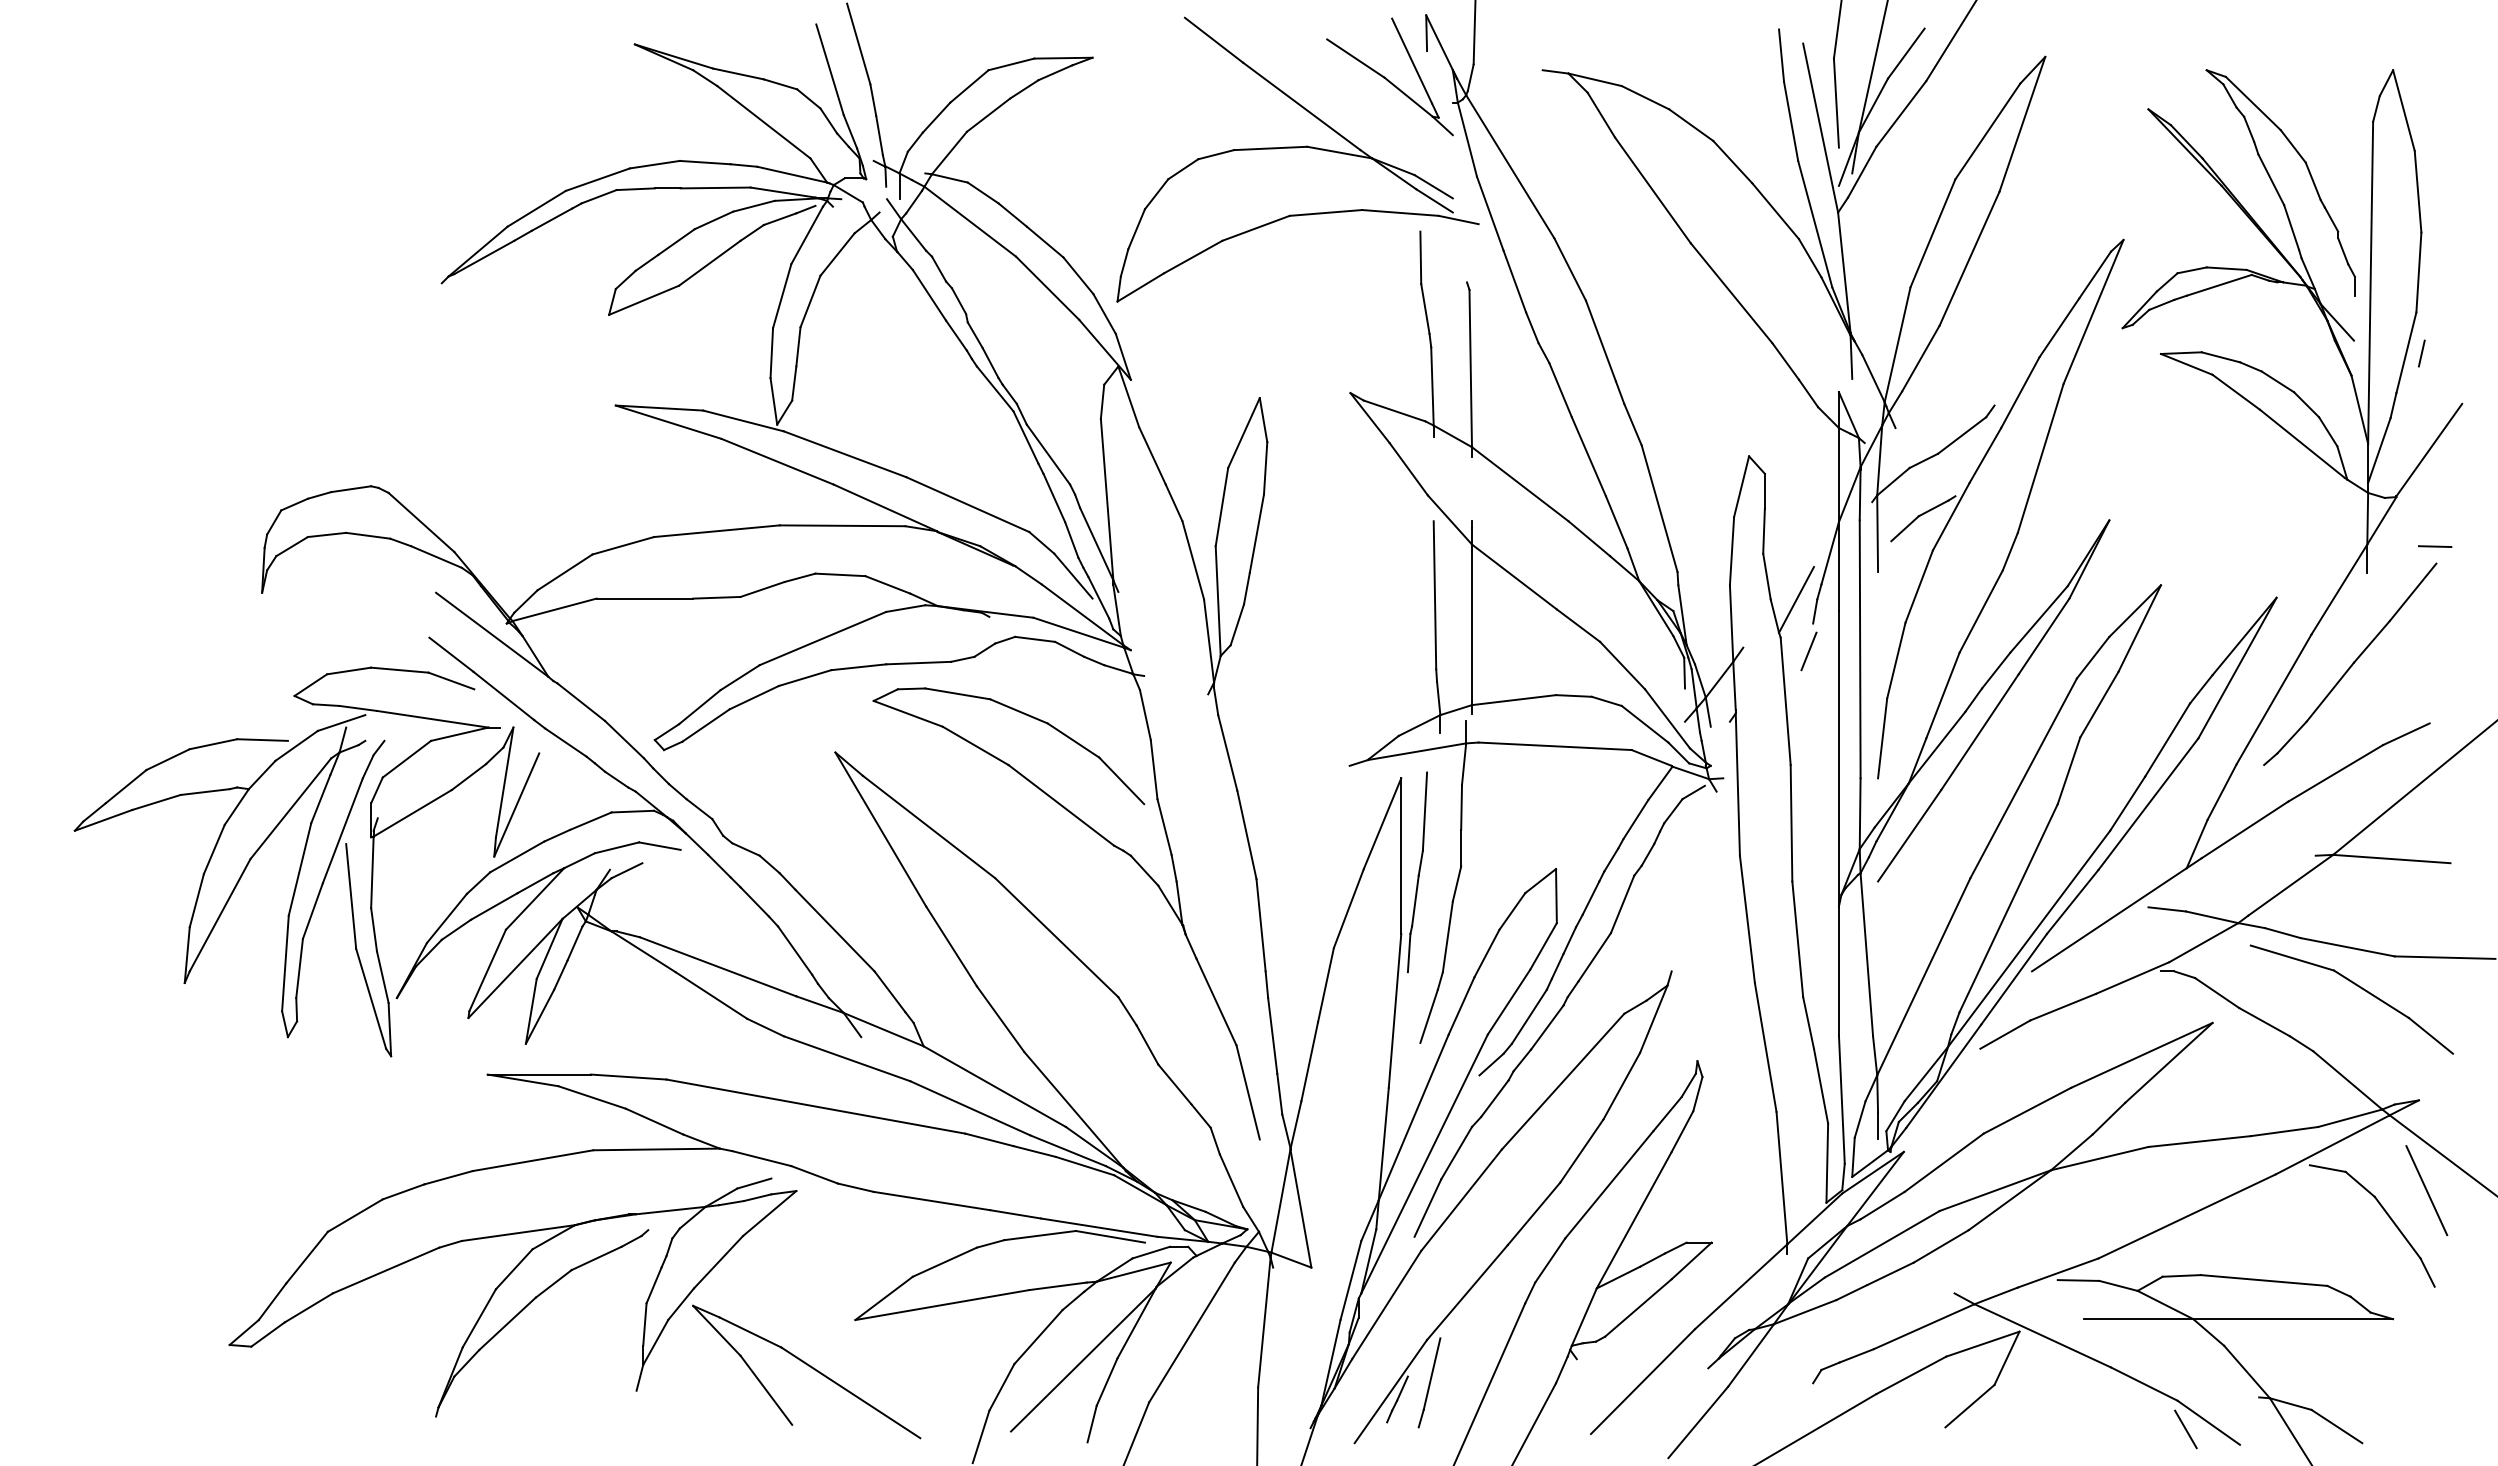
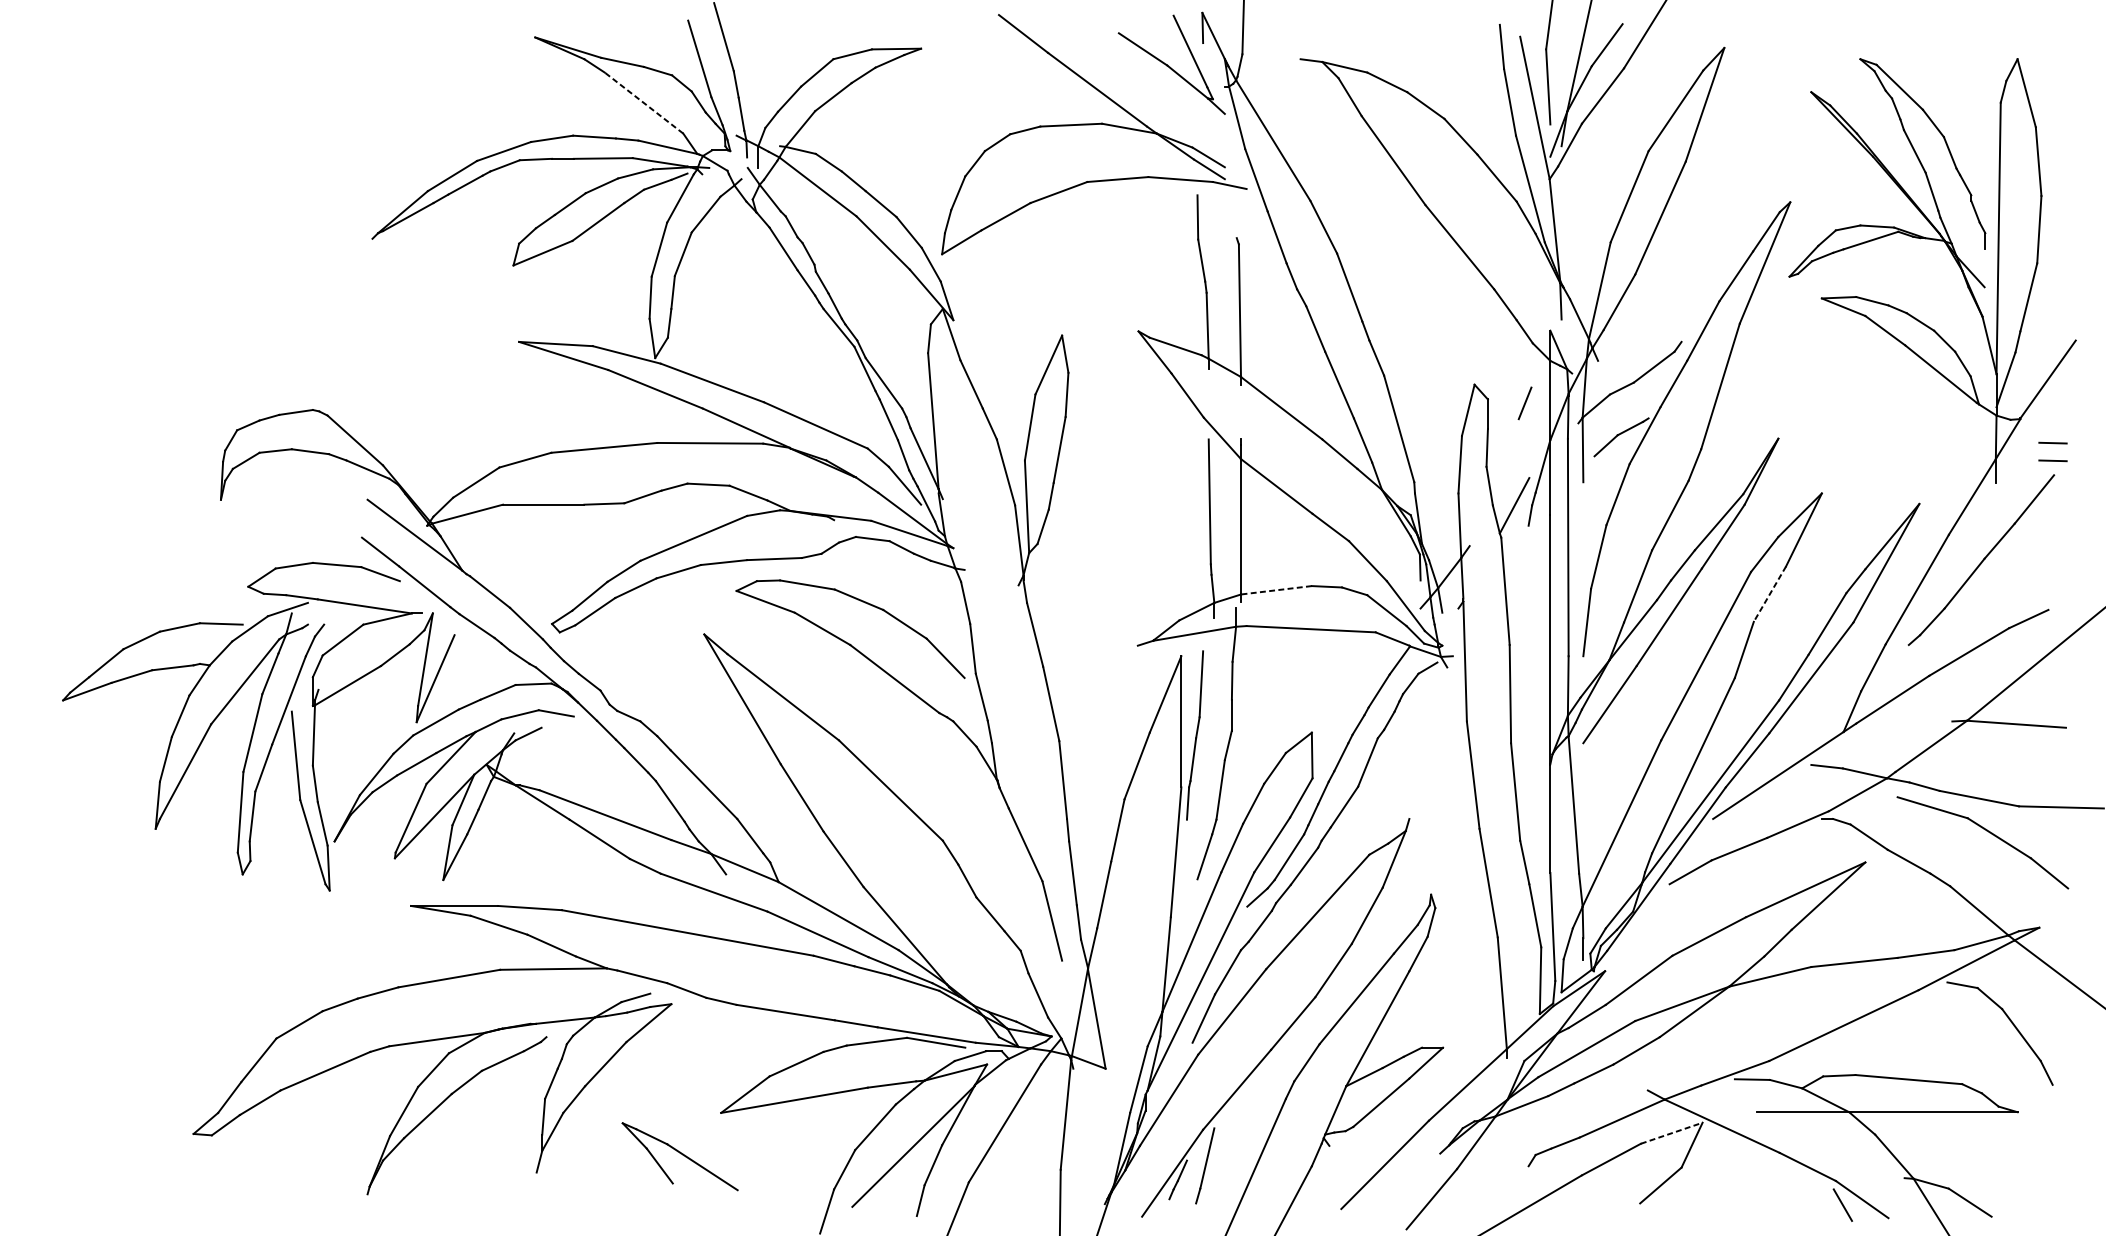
line: (763, 121) -> (643, 102), solid -> dashed
line: (2421, 353) -> (2041, 298), removed
line: (2435, 525) -> (2053, 443), added
line: (1808, 651) -> (1524, 403), moved
line: (1513, 700) -> (1275, 590), solid -> dashed
line: (2099, 705) -> (1770, 594), solid -> dashed
line: (2426, 1190) -> (2045, 1003), removed
line: (1982, 1344) -> (1671, 1133), solid -> dashed
part: (806, 1371) -> (679, 1156), size x0.6

